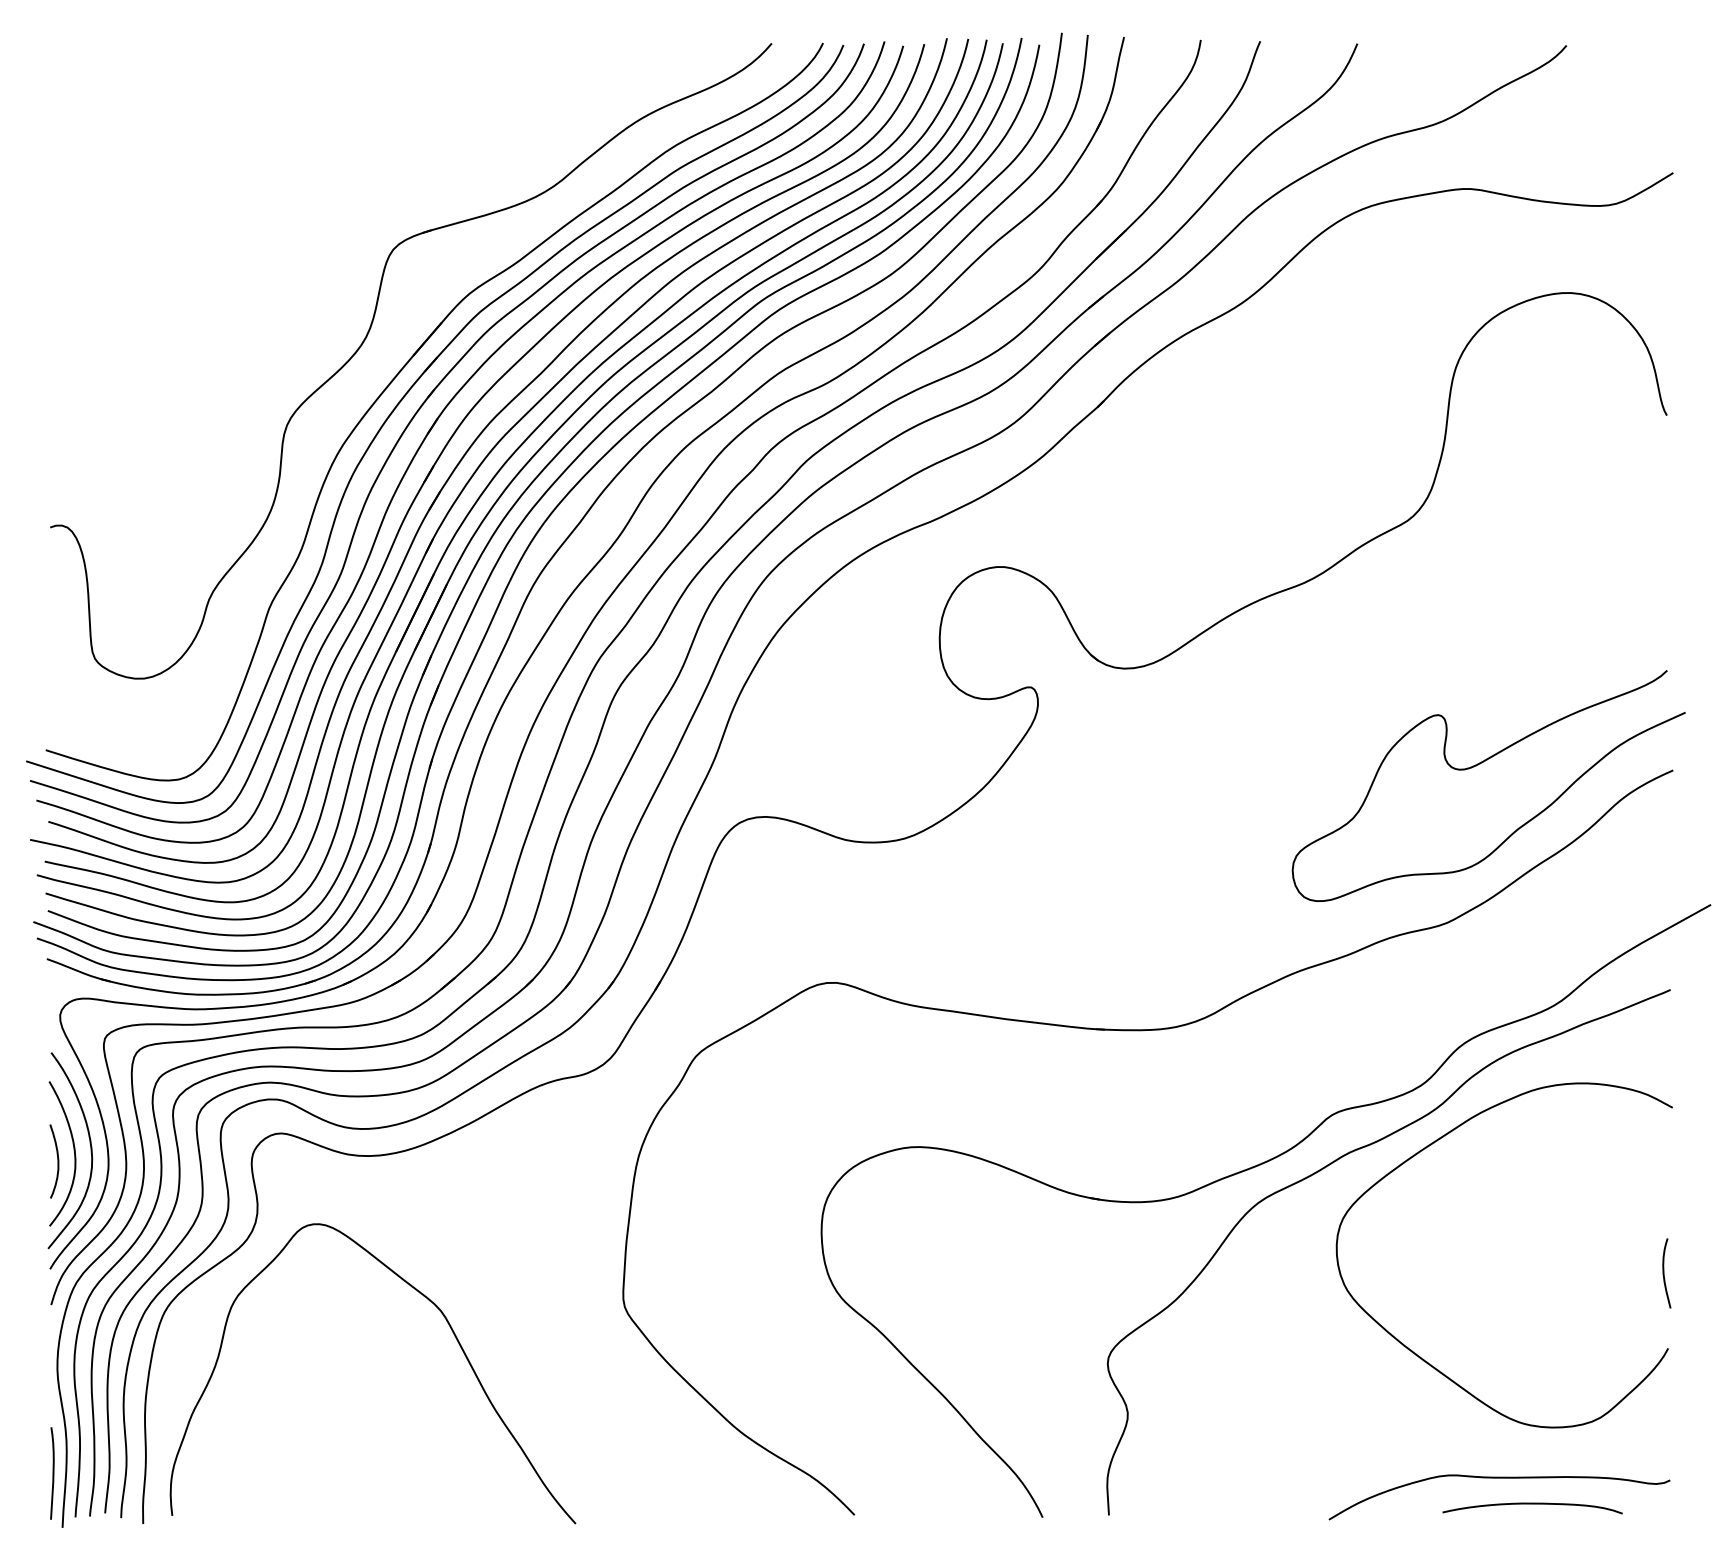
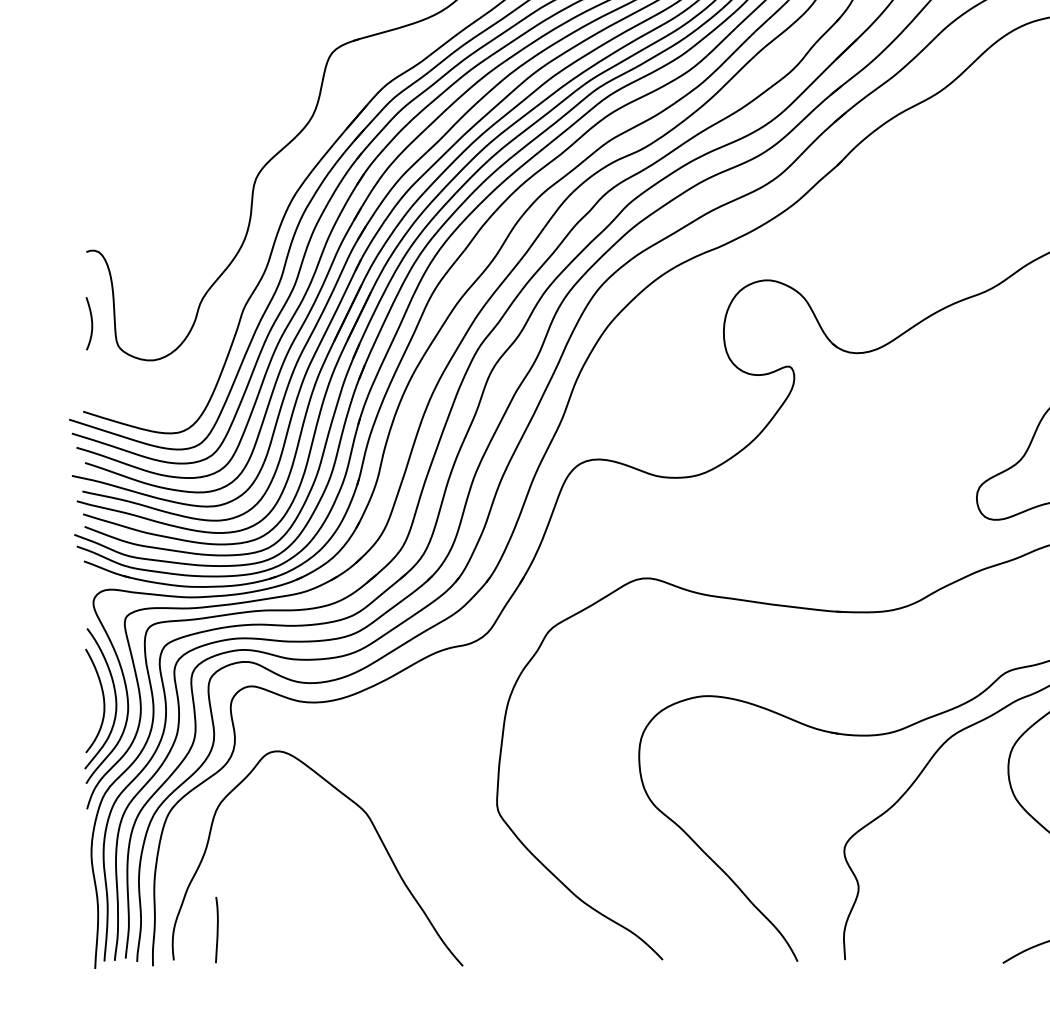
curve: (57, 1161) -> (91, 323), moved
curve: (52, 1473) -> (216, 930), moved

